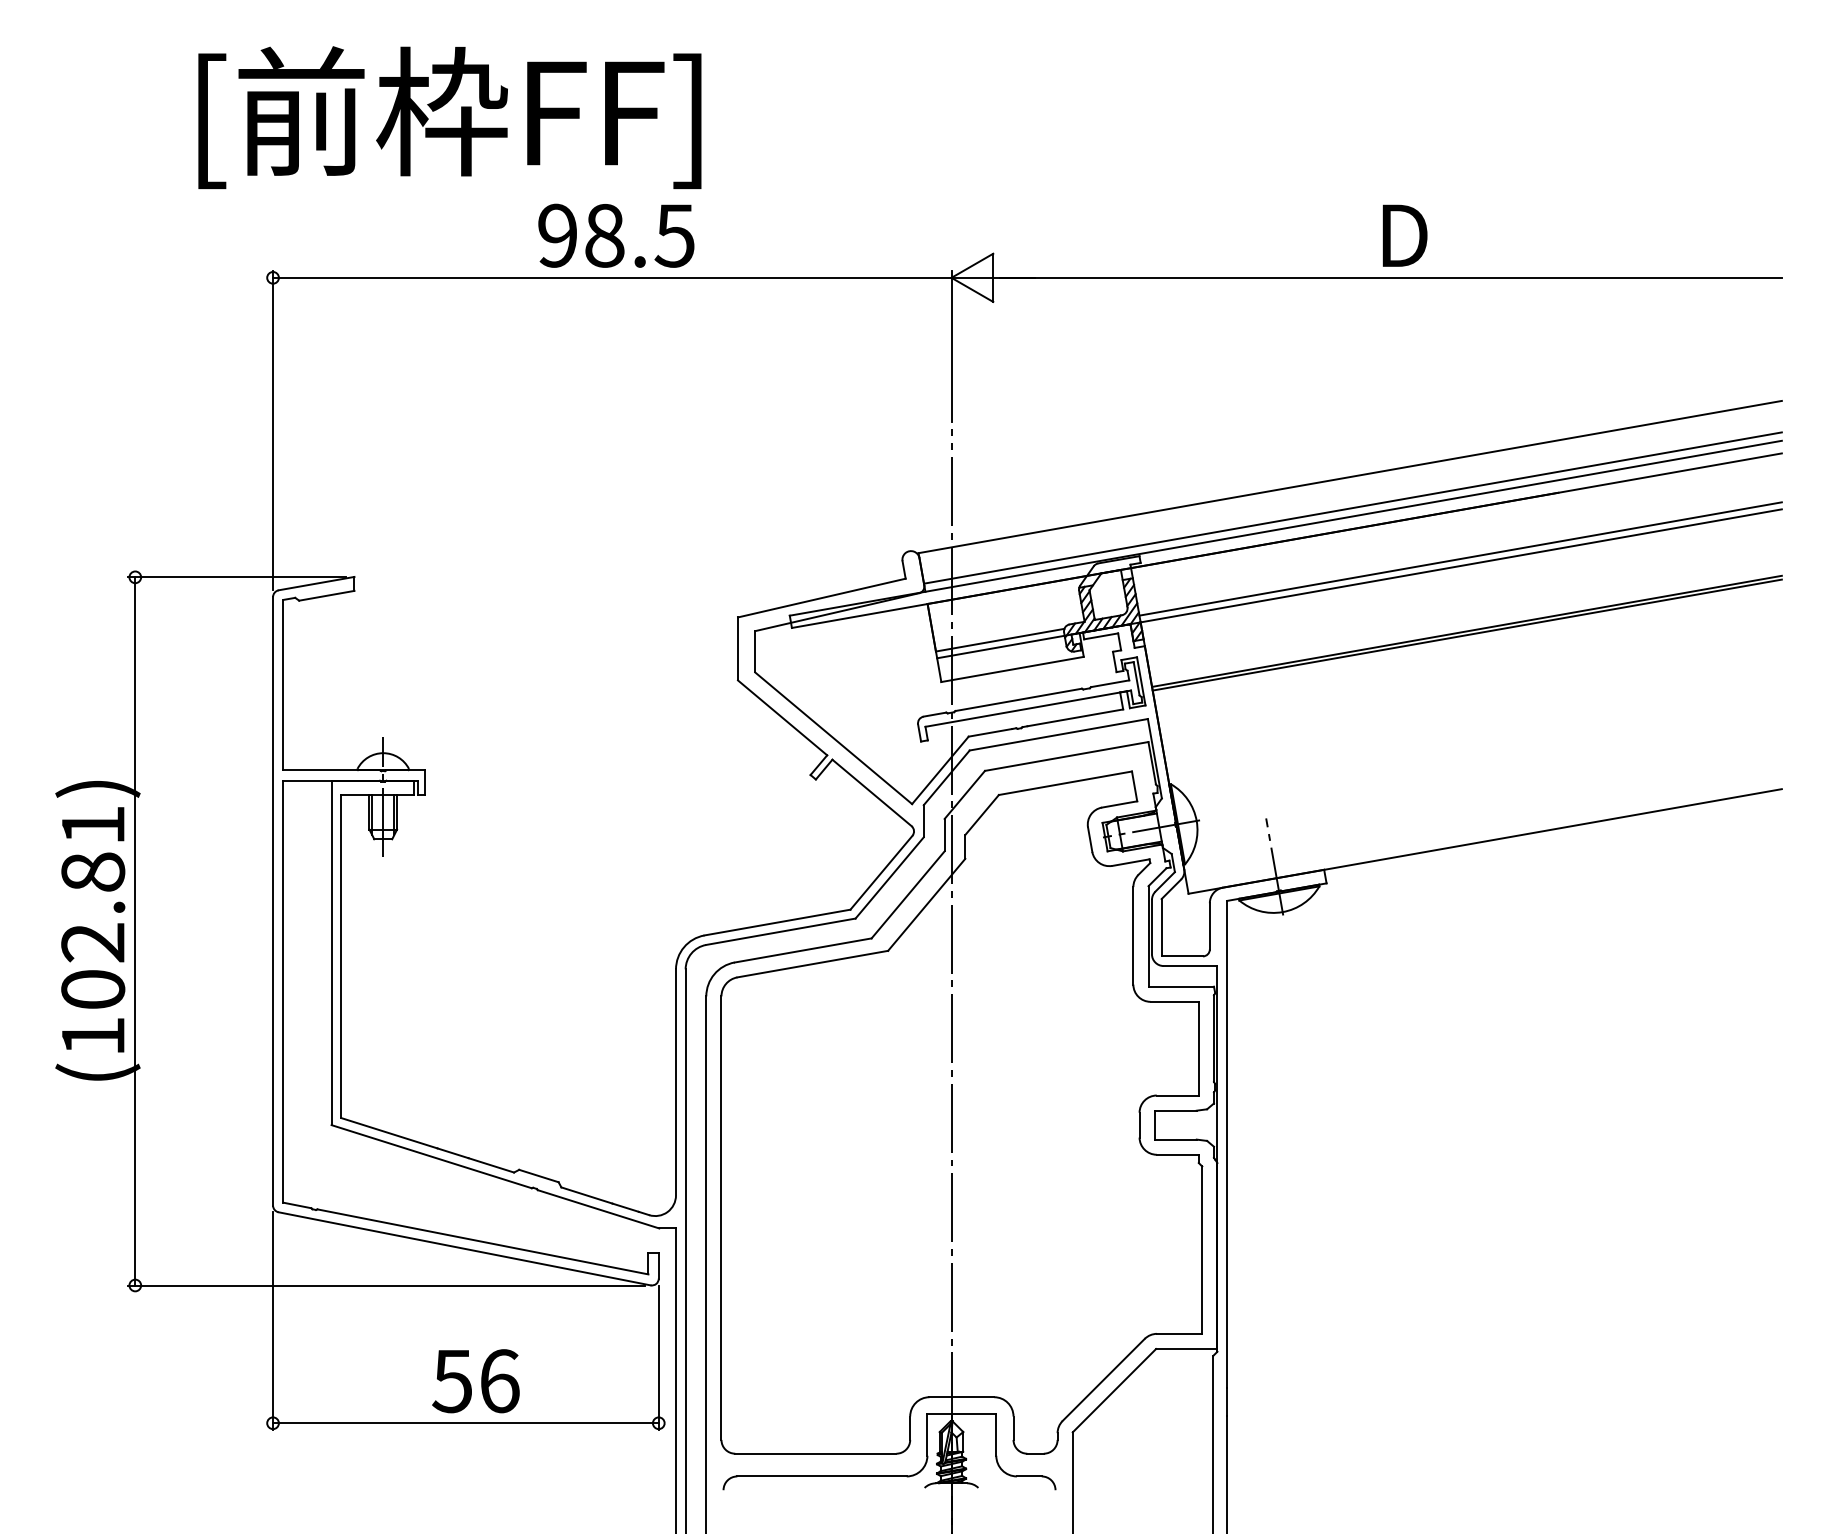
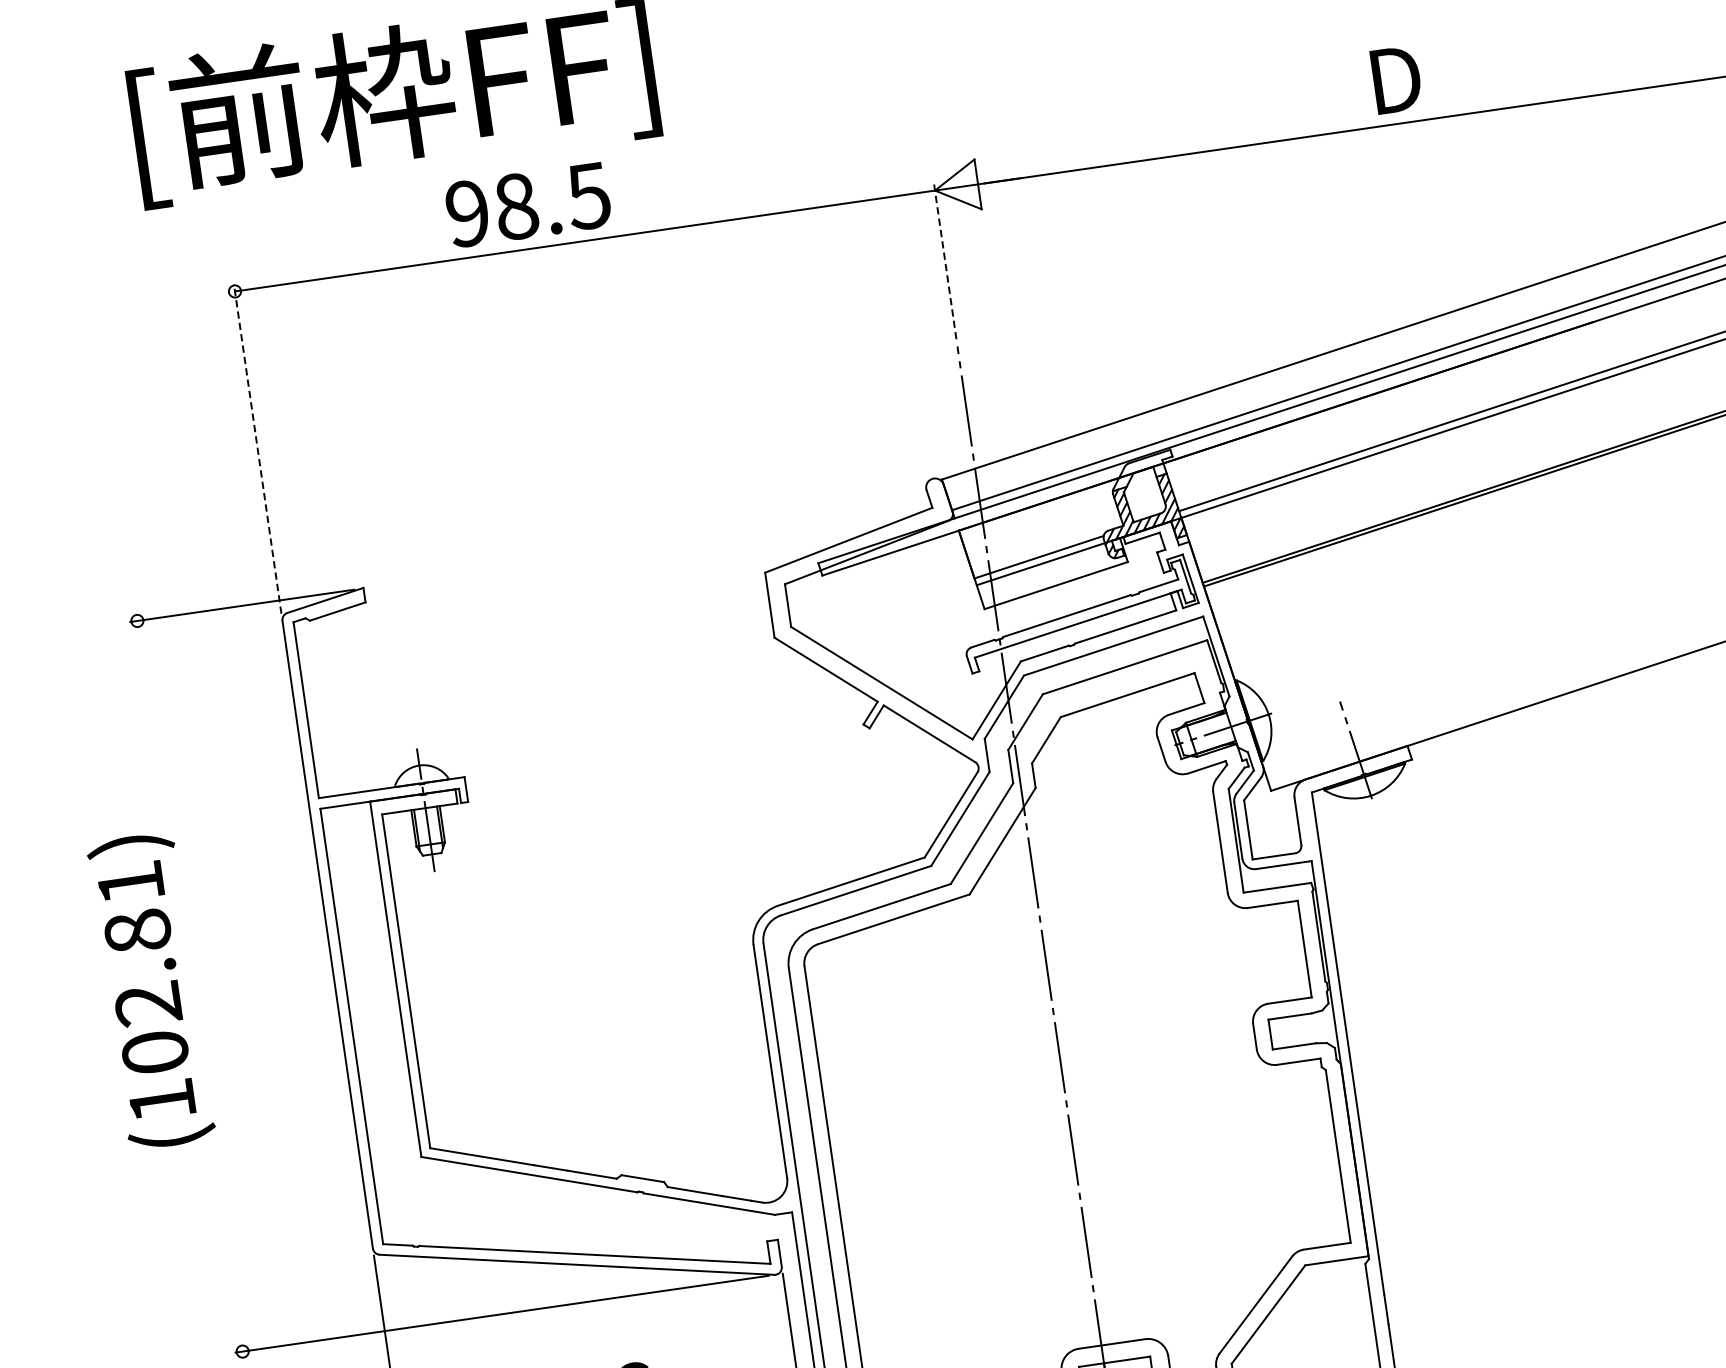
text: (616, 235) -> (528, 204), moved
line: (951, 345) -> (945, 260), solid -> dashed
line: (273, 430) -> (258, 448), solid -> dashed
line: (135, 931) -> (190, 986), removed

